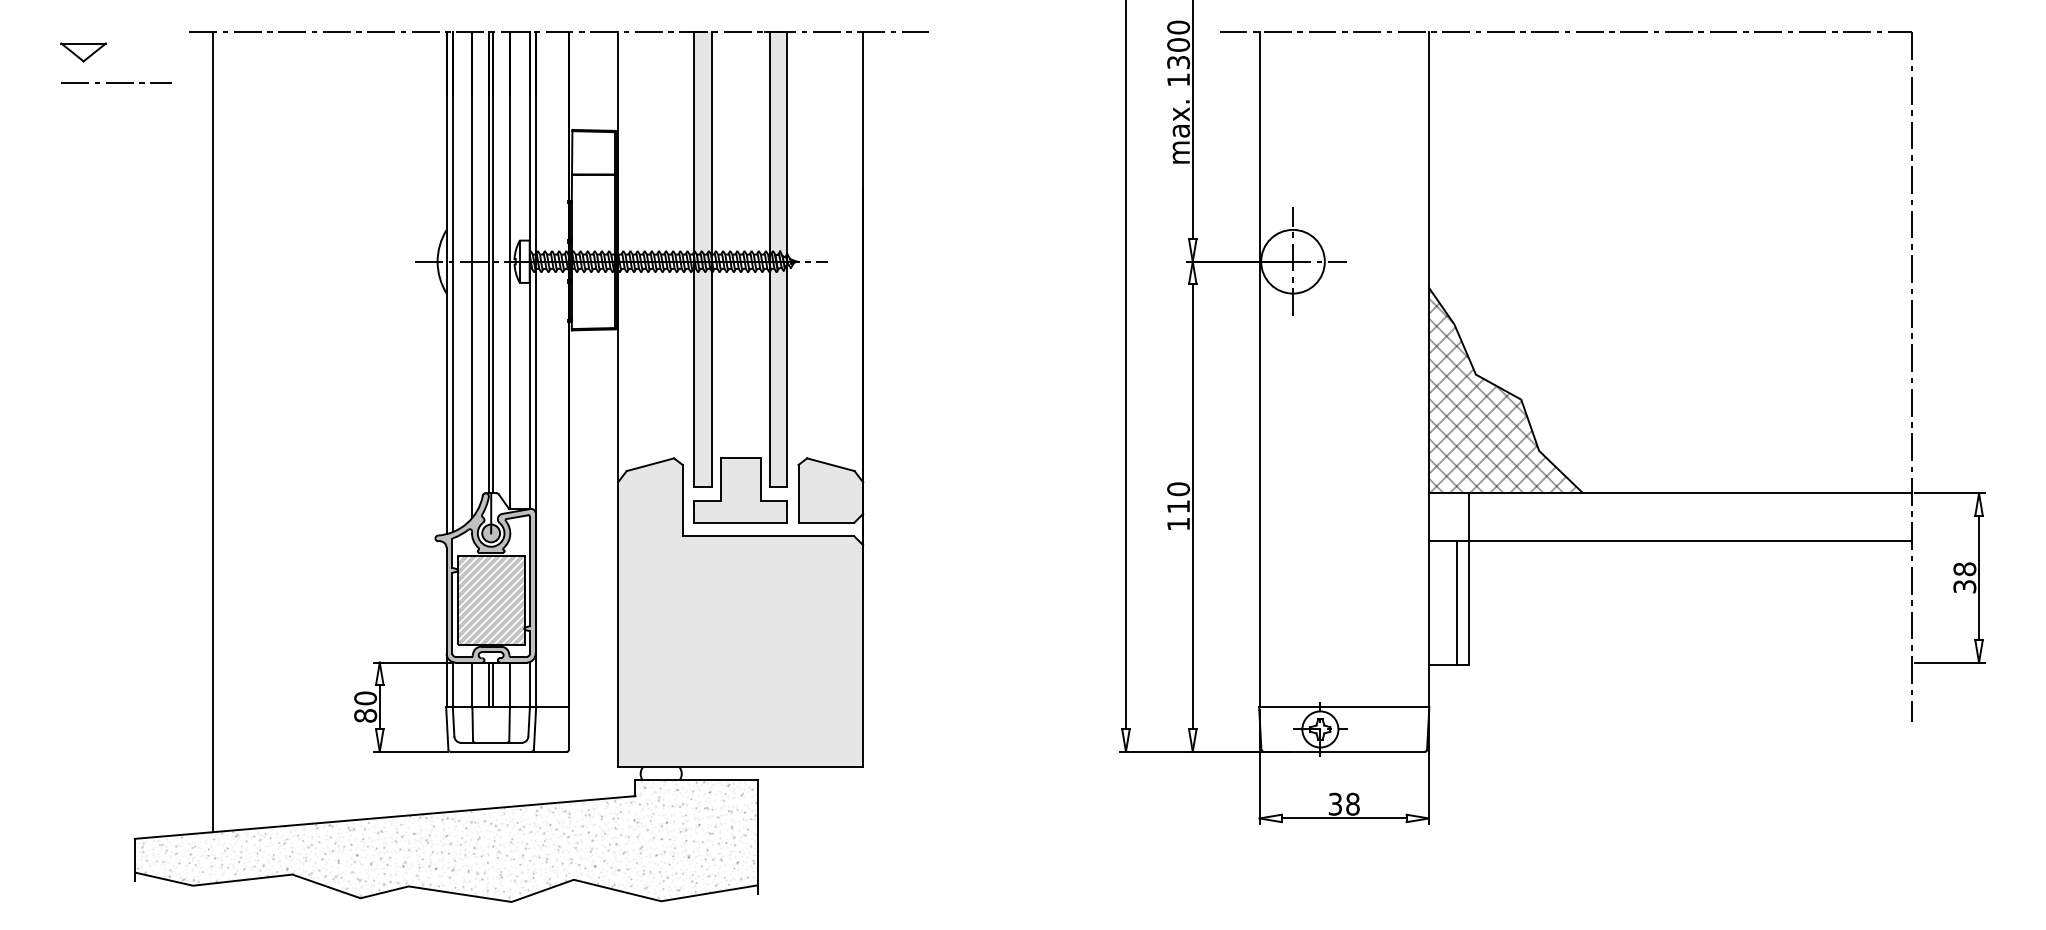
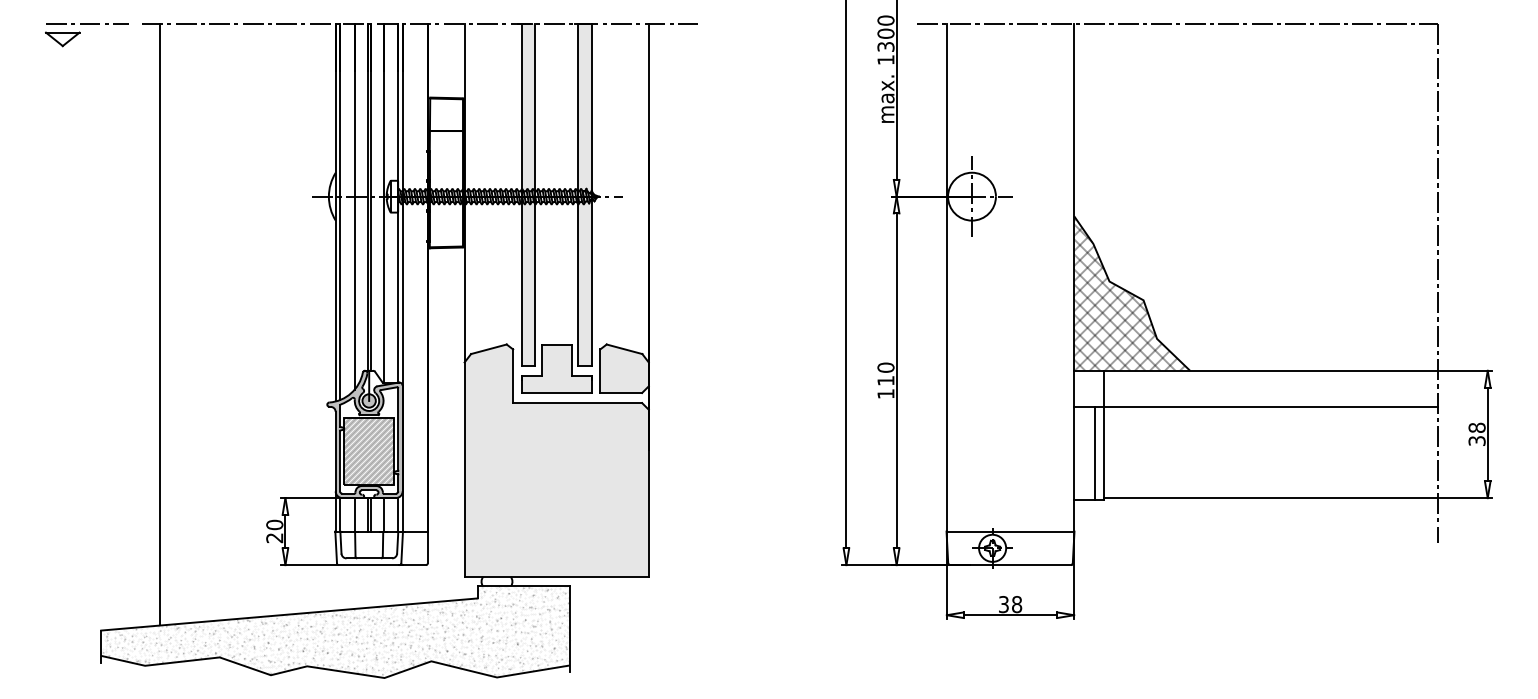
line: (116, 82) -> (87, 23), moved
line: (1690, 662) -> (1270, 497), added
text: (365, 715) -> (274, 537), 80 -> 20

